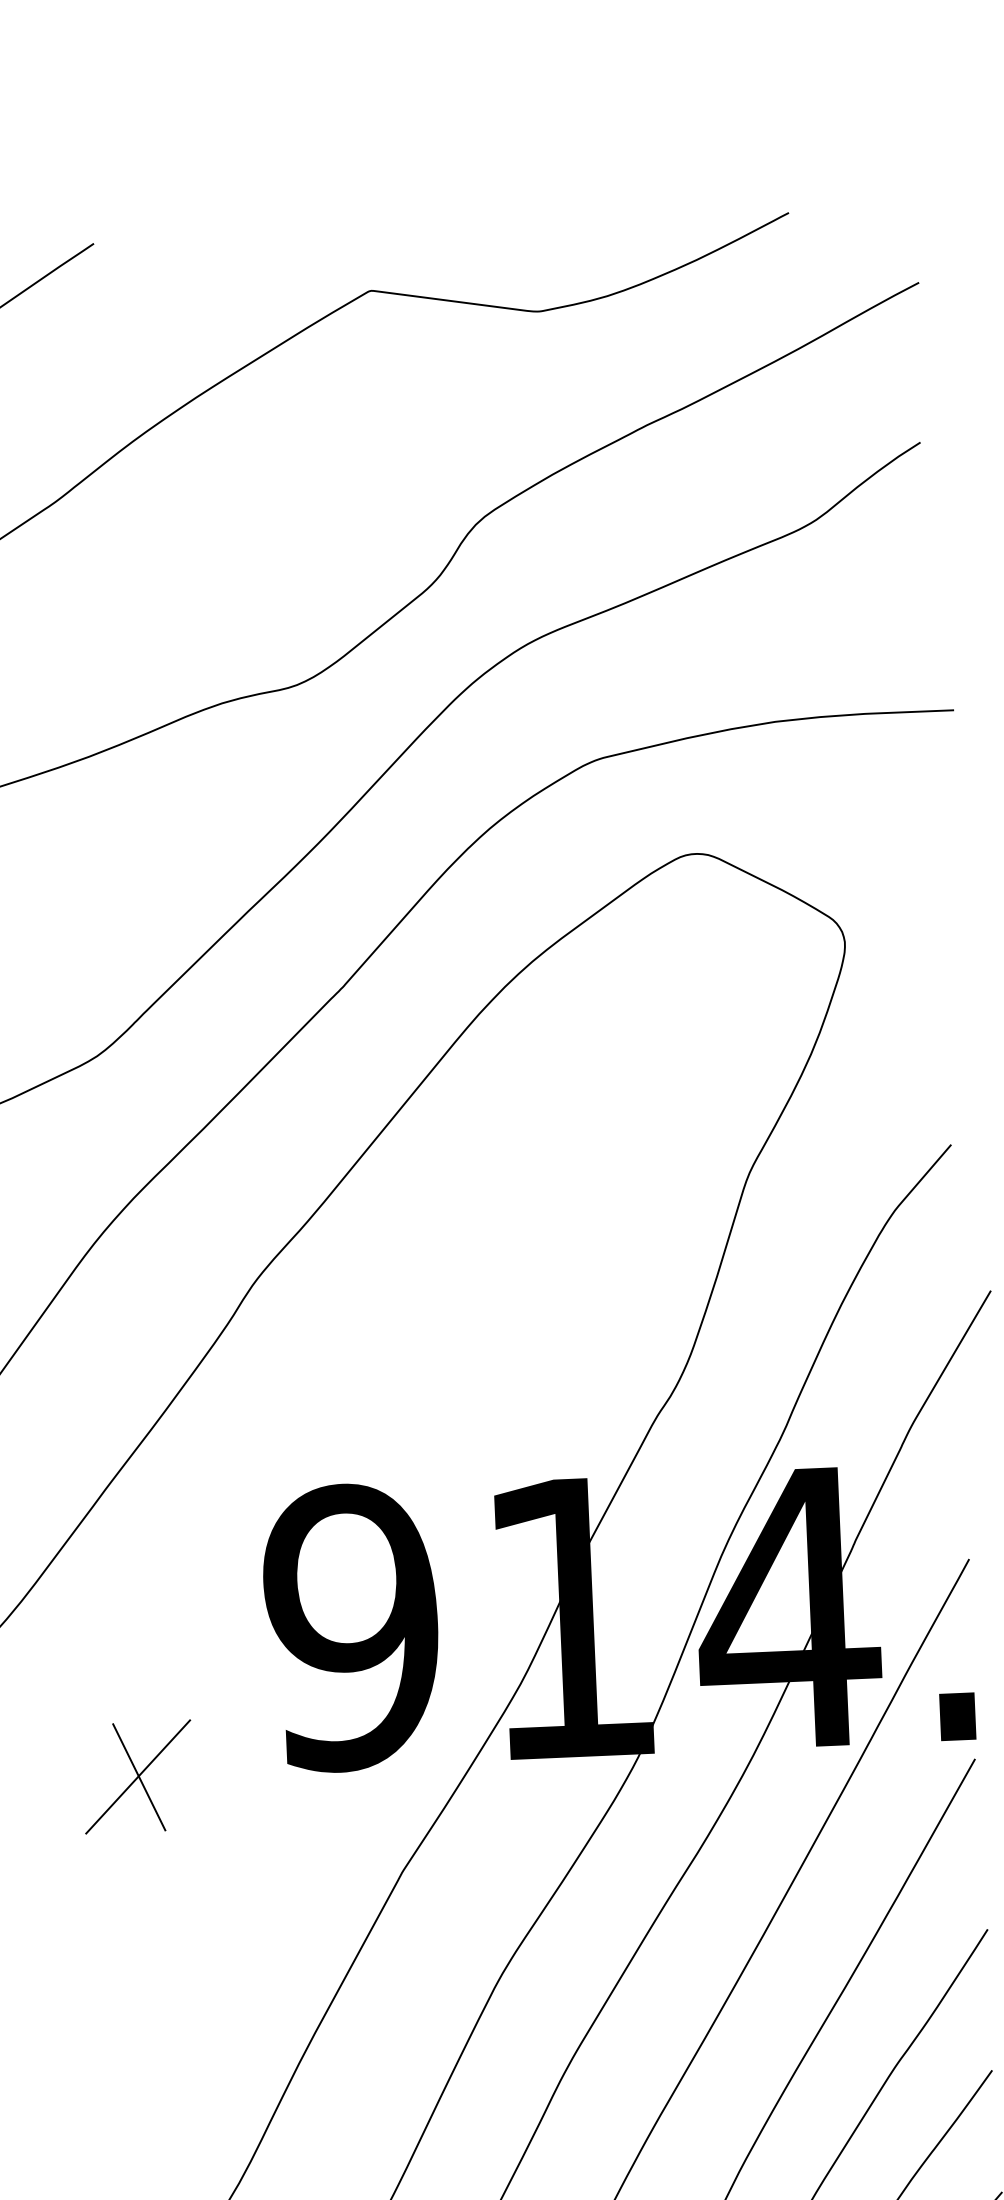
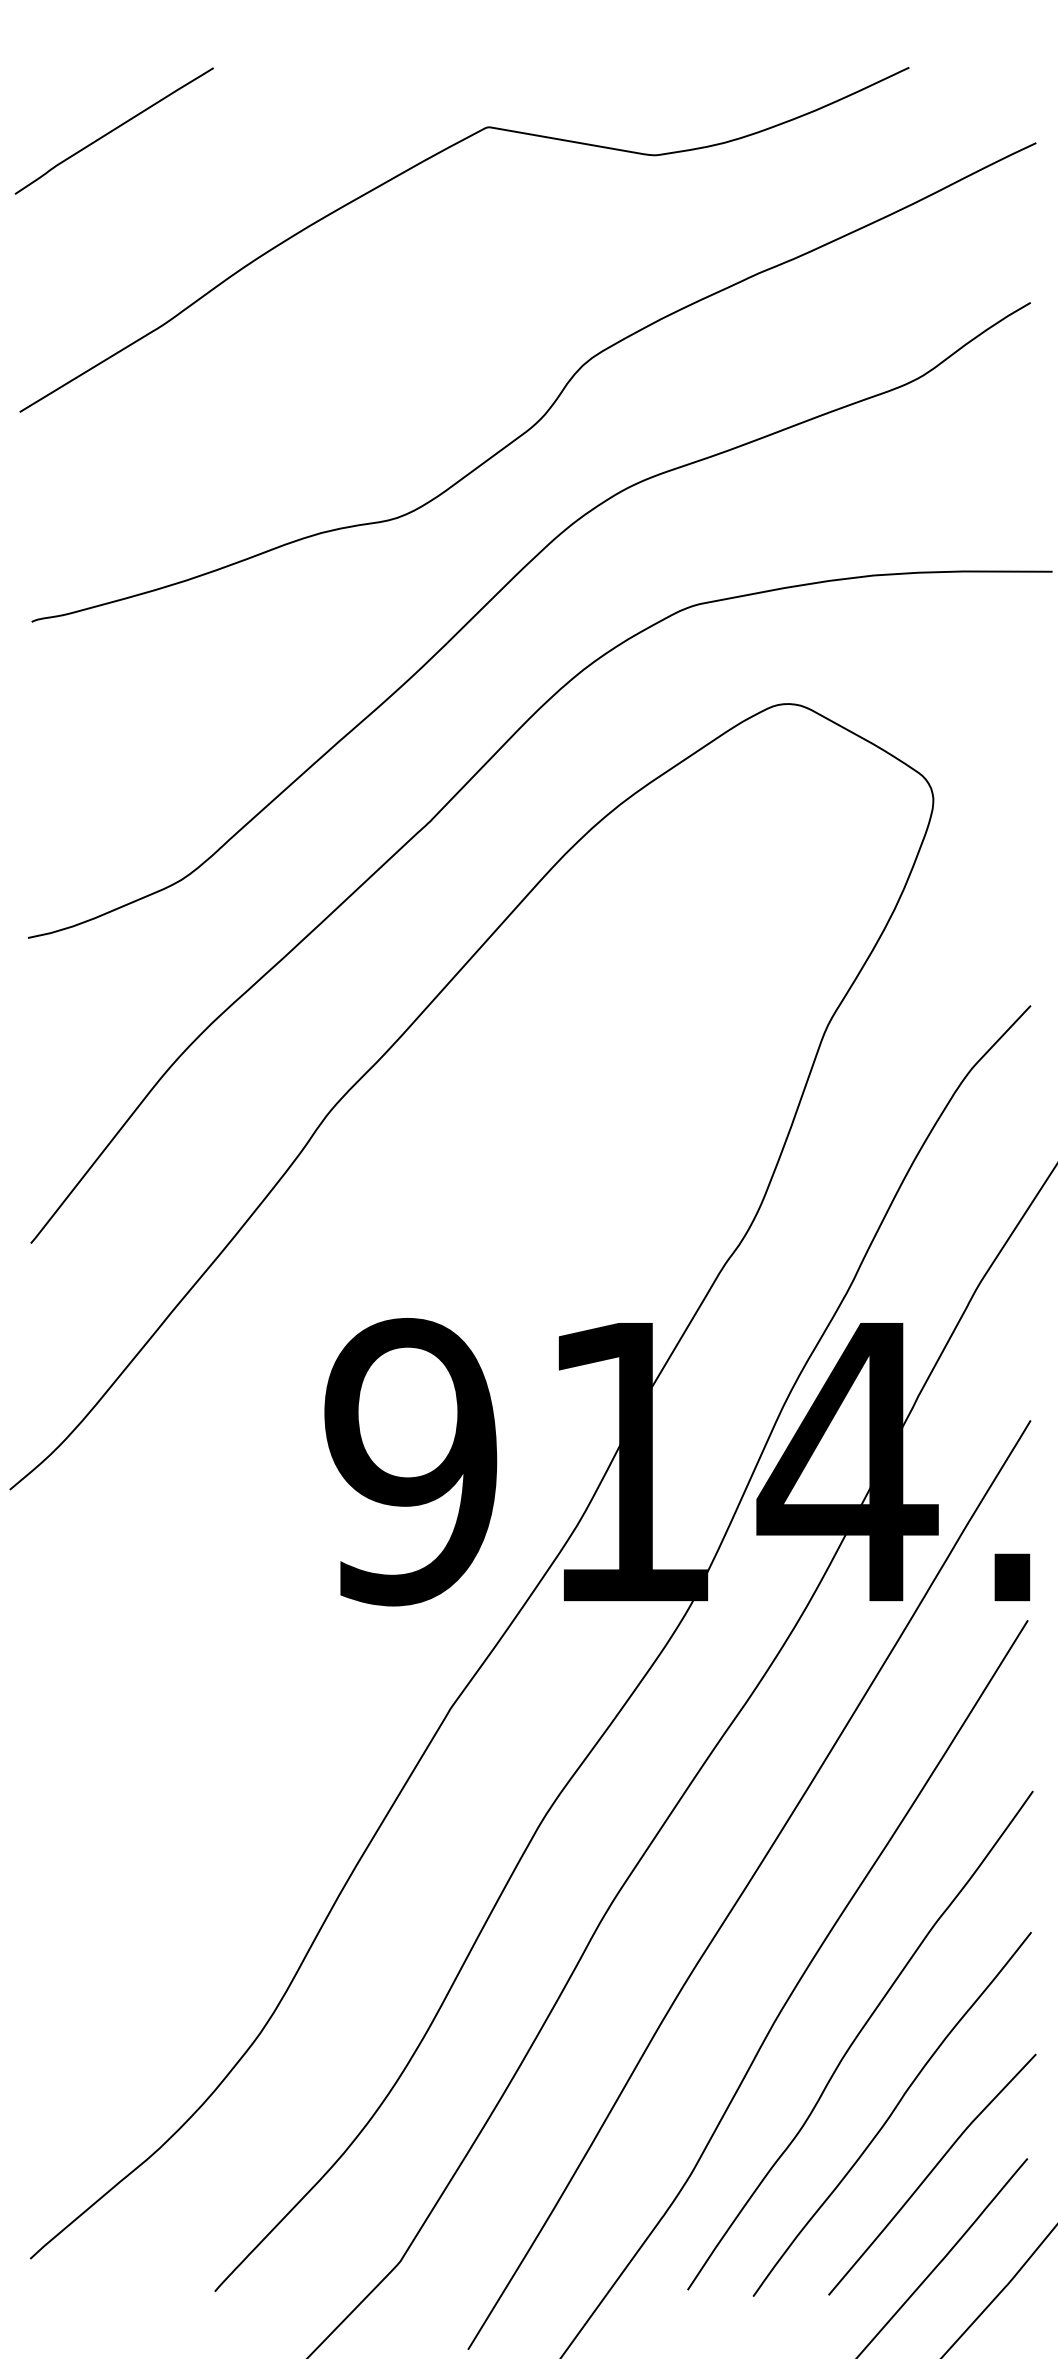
part: (137, 1776) -> (190, 1601), removed

